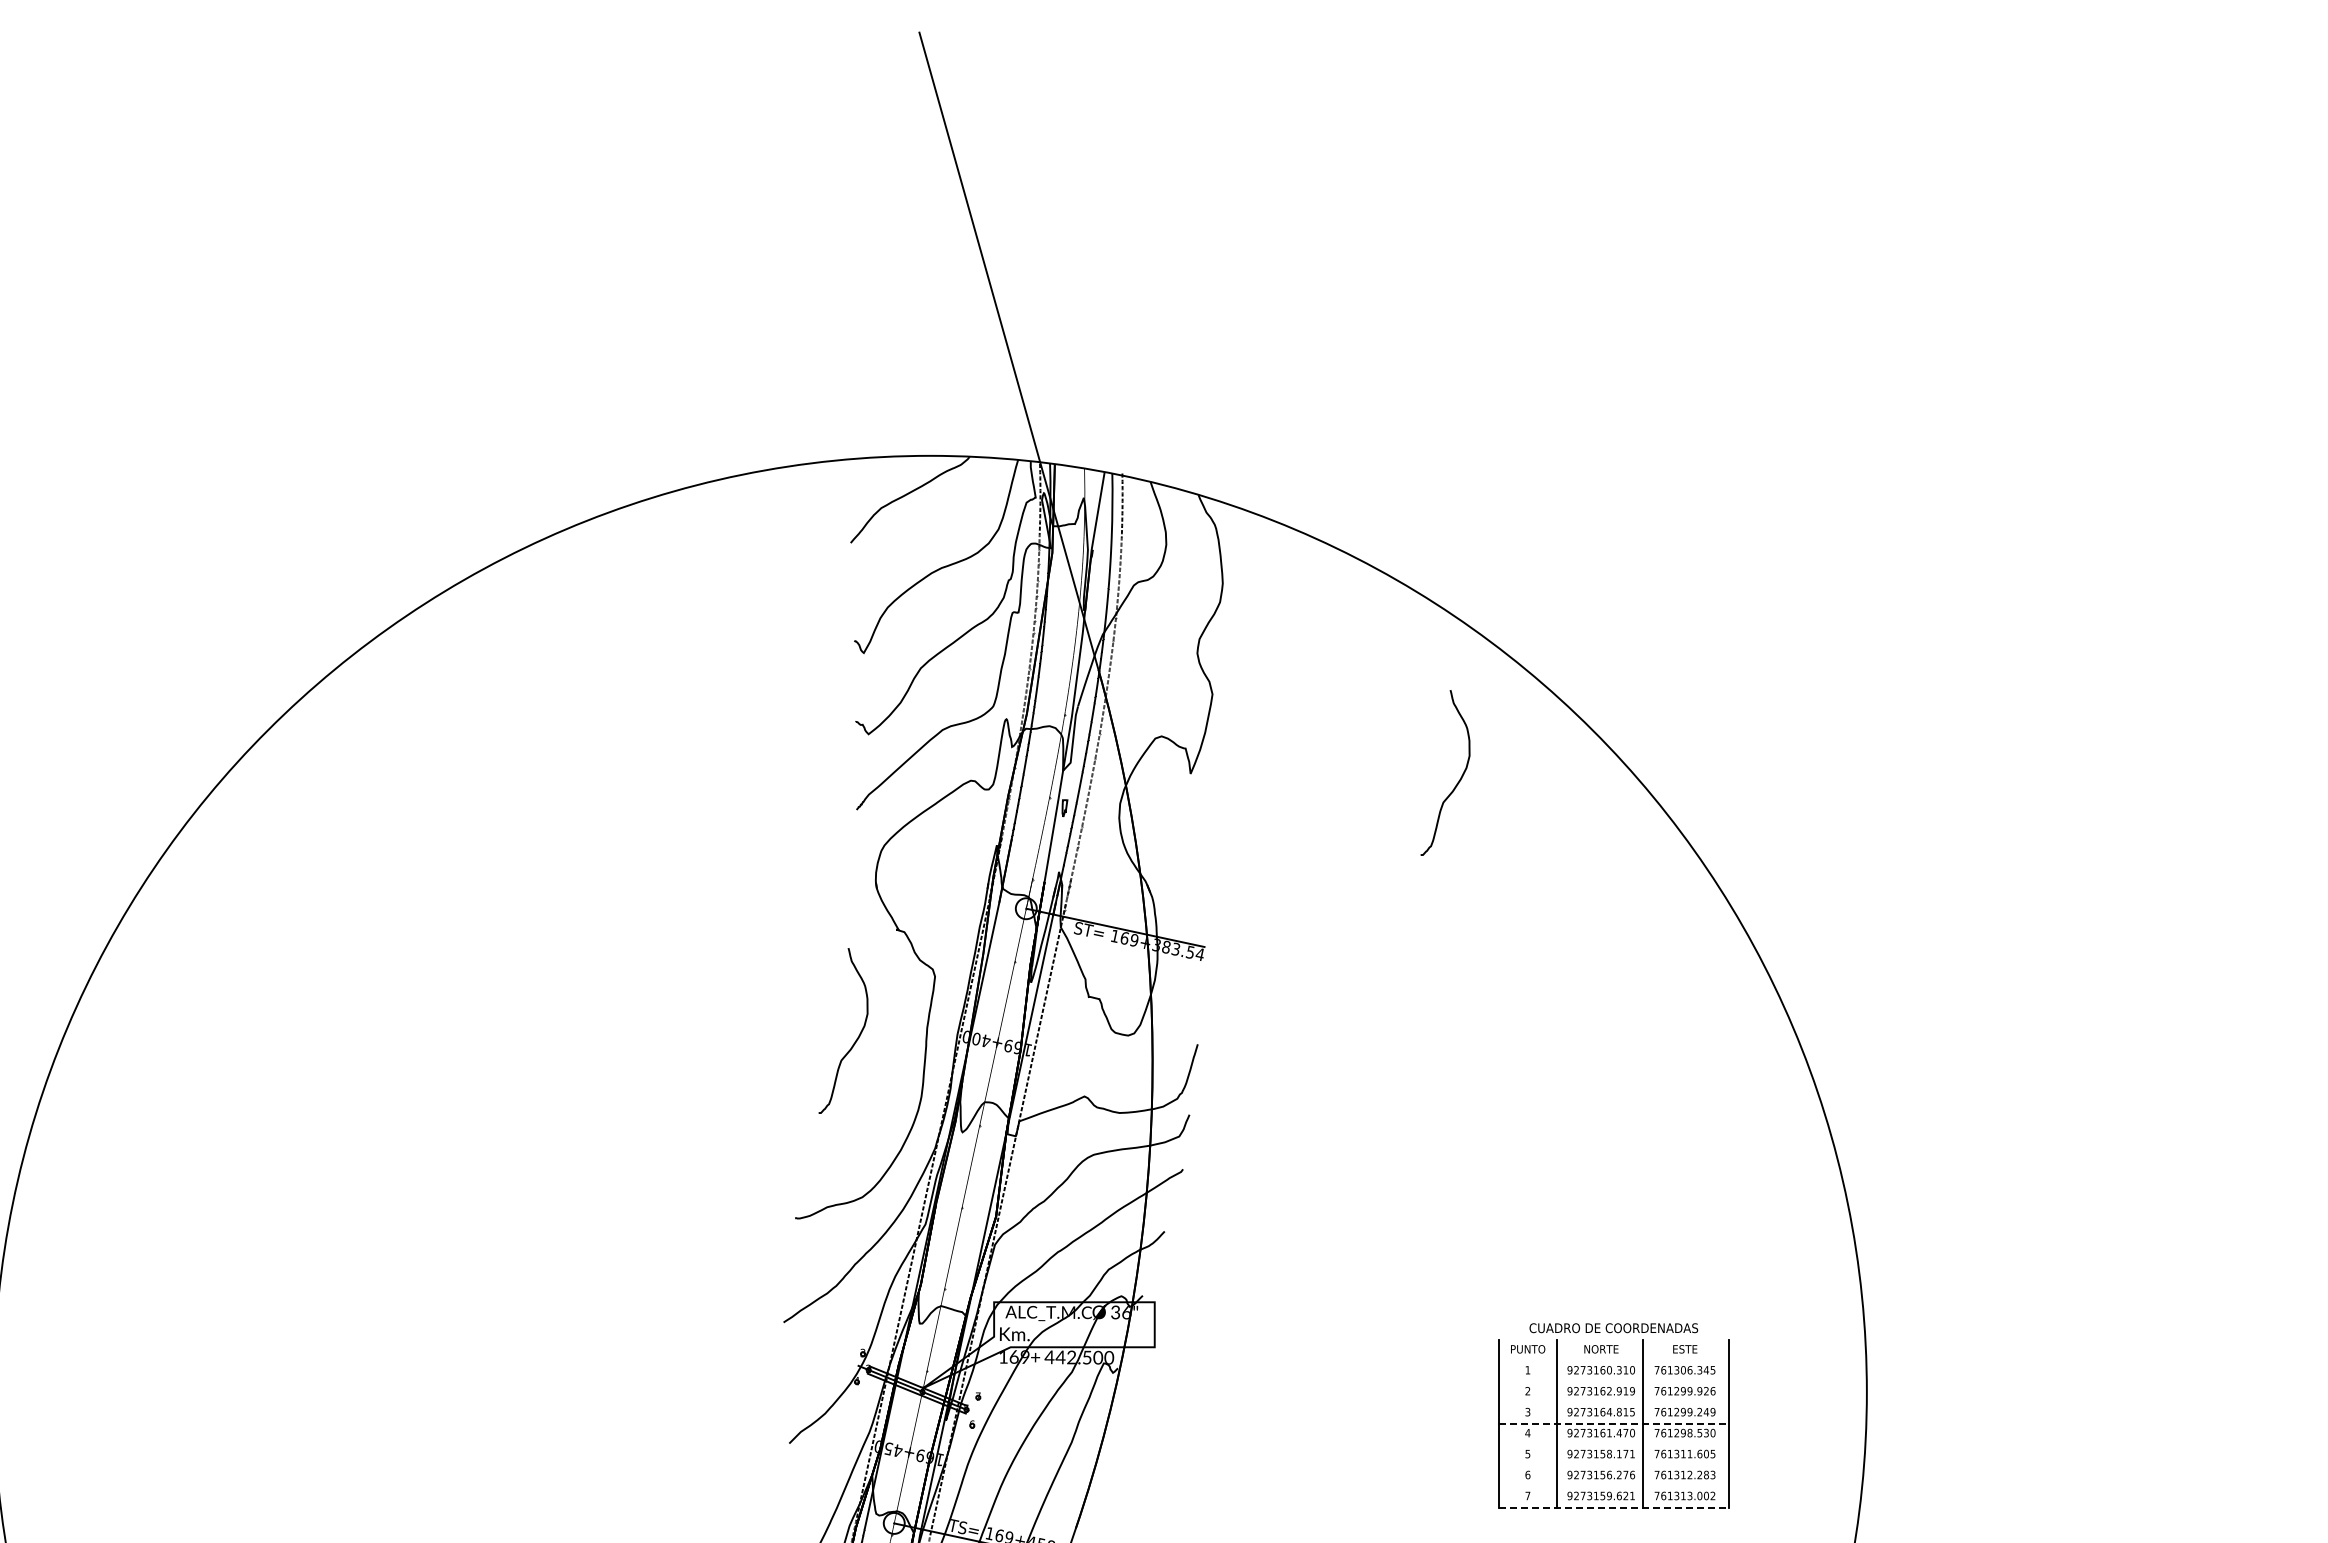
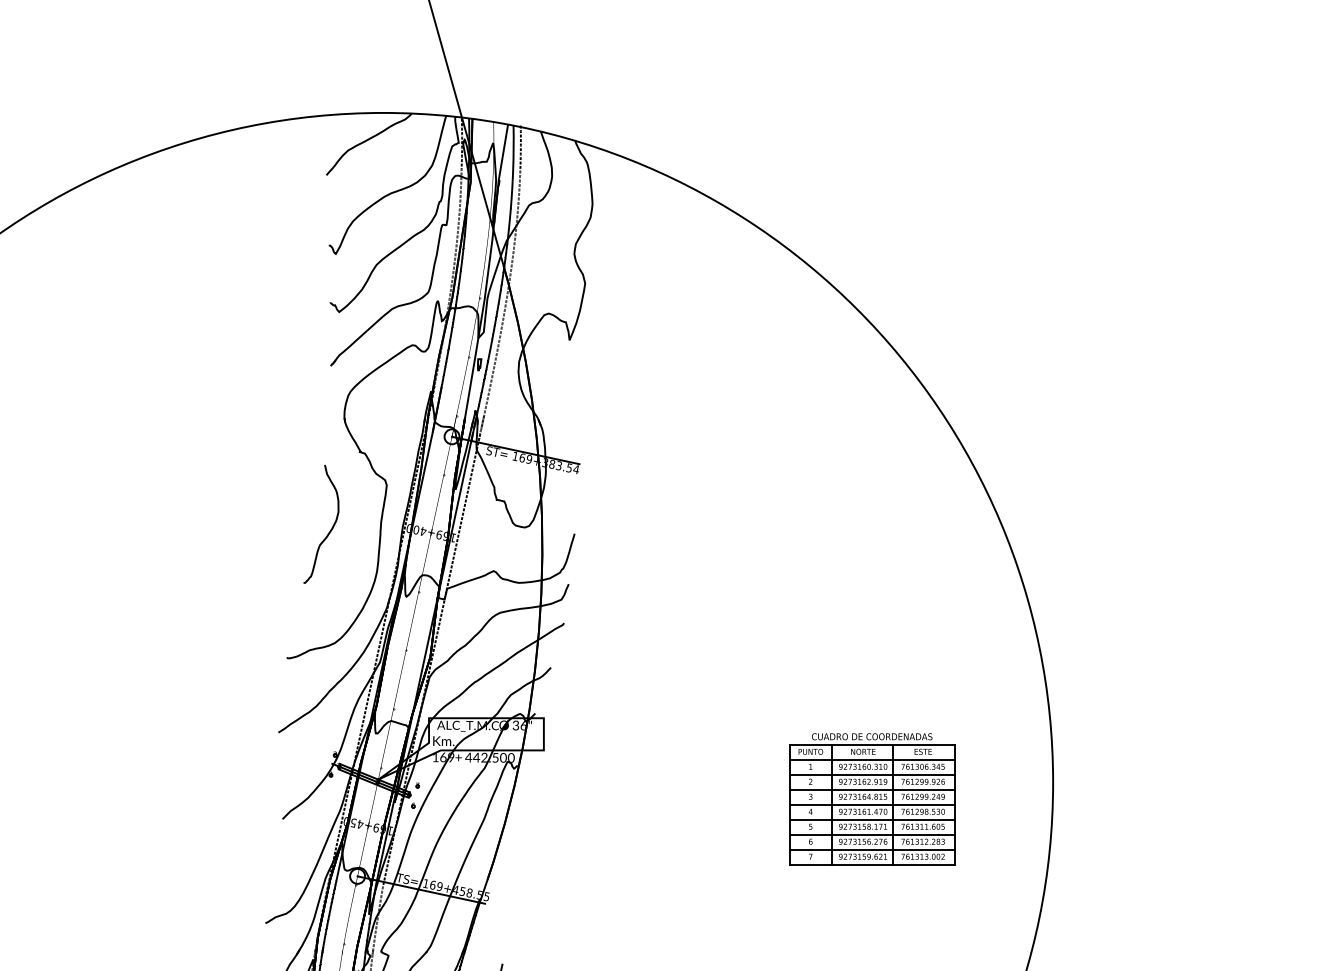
curve: (1458, 780) -> (761, 345), removed
line: (1613, 1339) -> (871, 744), added
line: (1613, 1360) -> (871, 759), added
line: (1613, 1381) -> (871, 774), added
line: (1613, 1402) -> (871, 789), added
line: (1614, 1423) -> (872, 804), dashed -> solid
line: (1613, 1444) -> (871, 819), added
line: (1613, 1465) -> (871, 834), added
line: (1613, 1486) -> (871, 849), added
line: (1614, 1507) -> (872, 864), dashed -> solid

